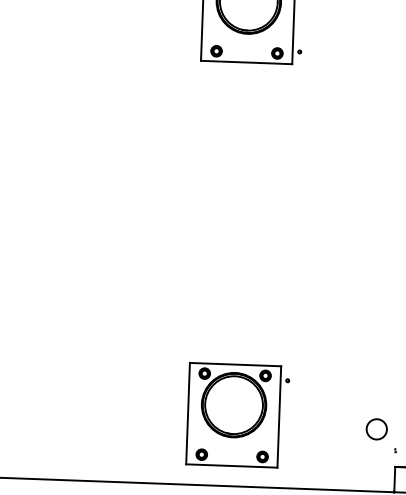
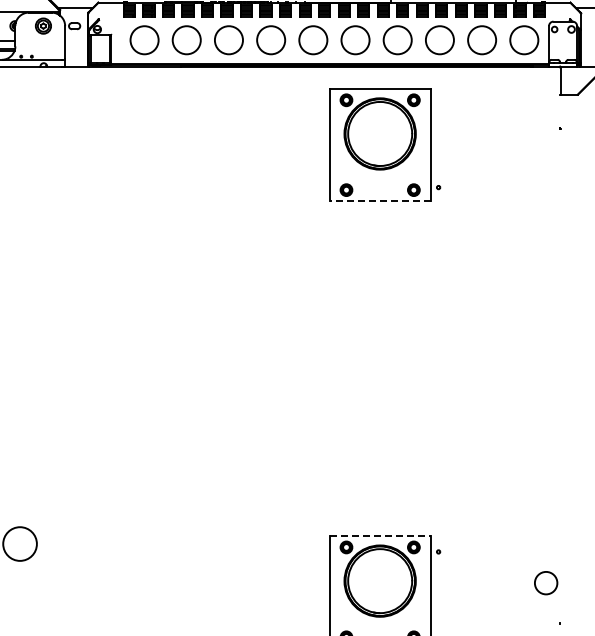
line: (246, 62) -> (380, 201), solid -> dashed
line: (235, 364) -> (380, 536), solid -> dashed
circle: (377, 429) -> (546, 583), moved

